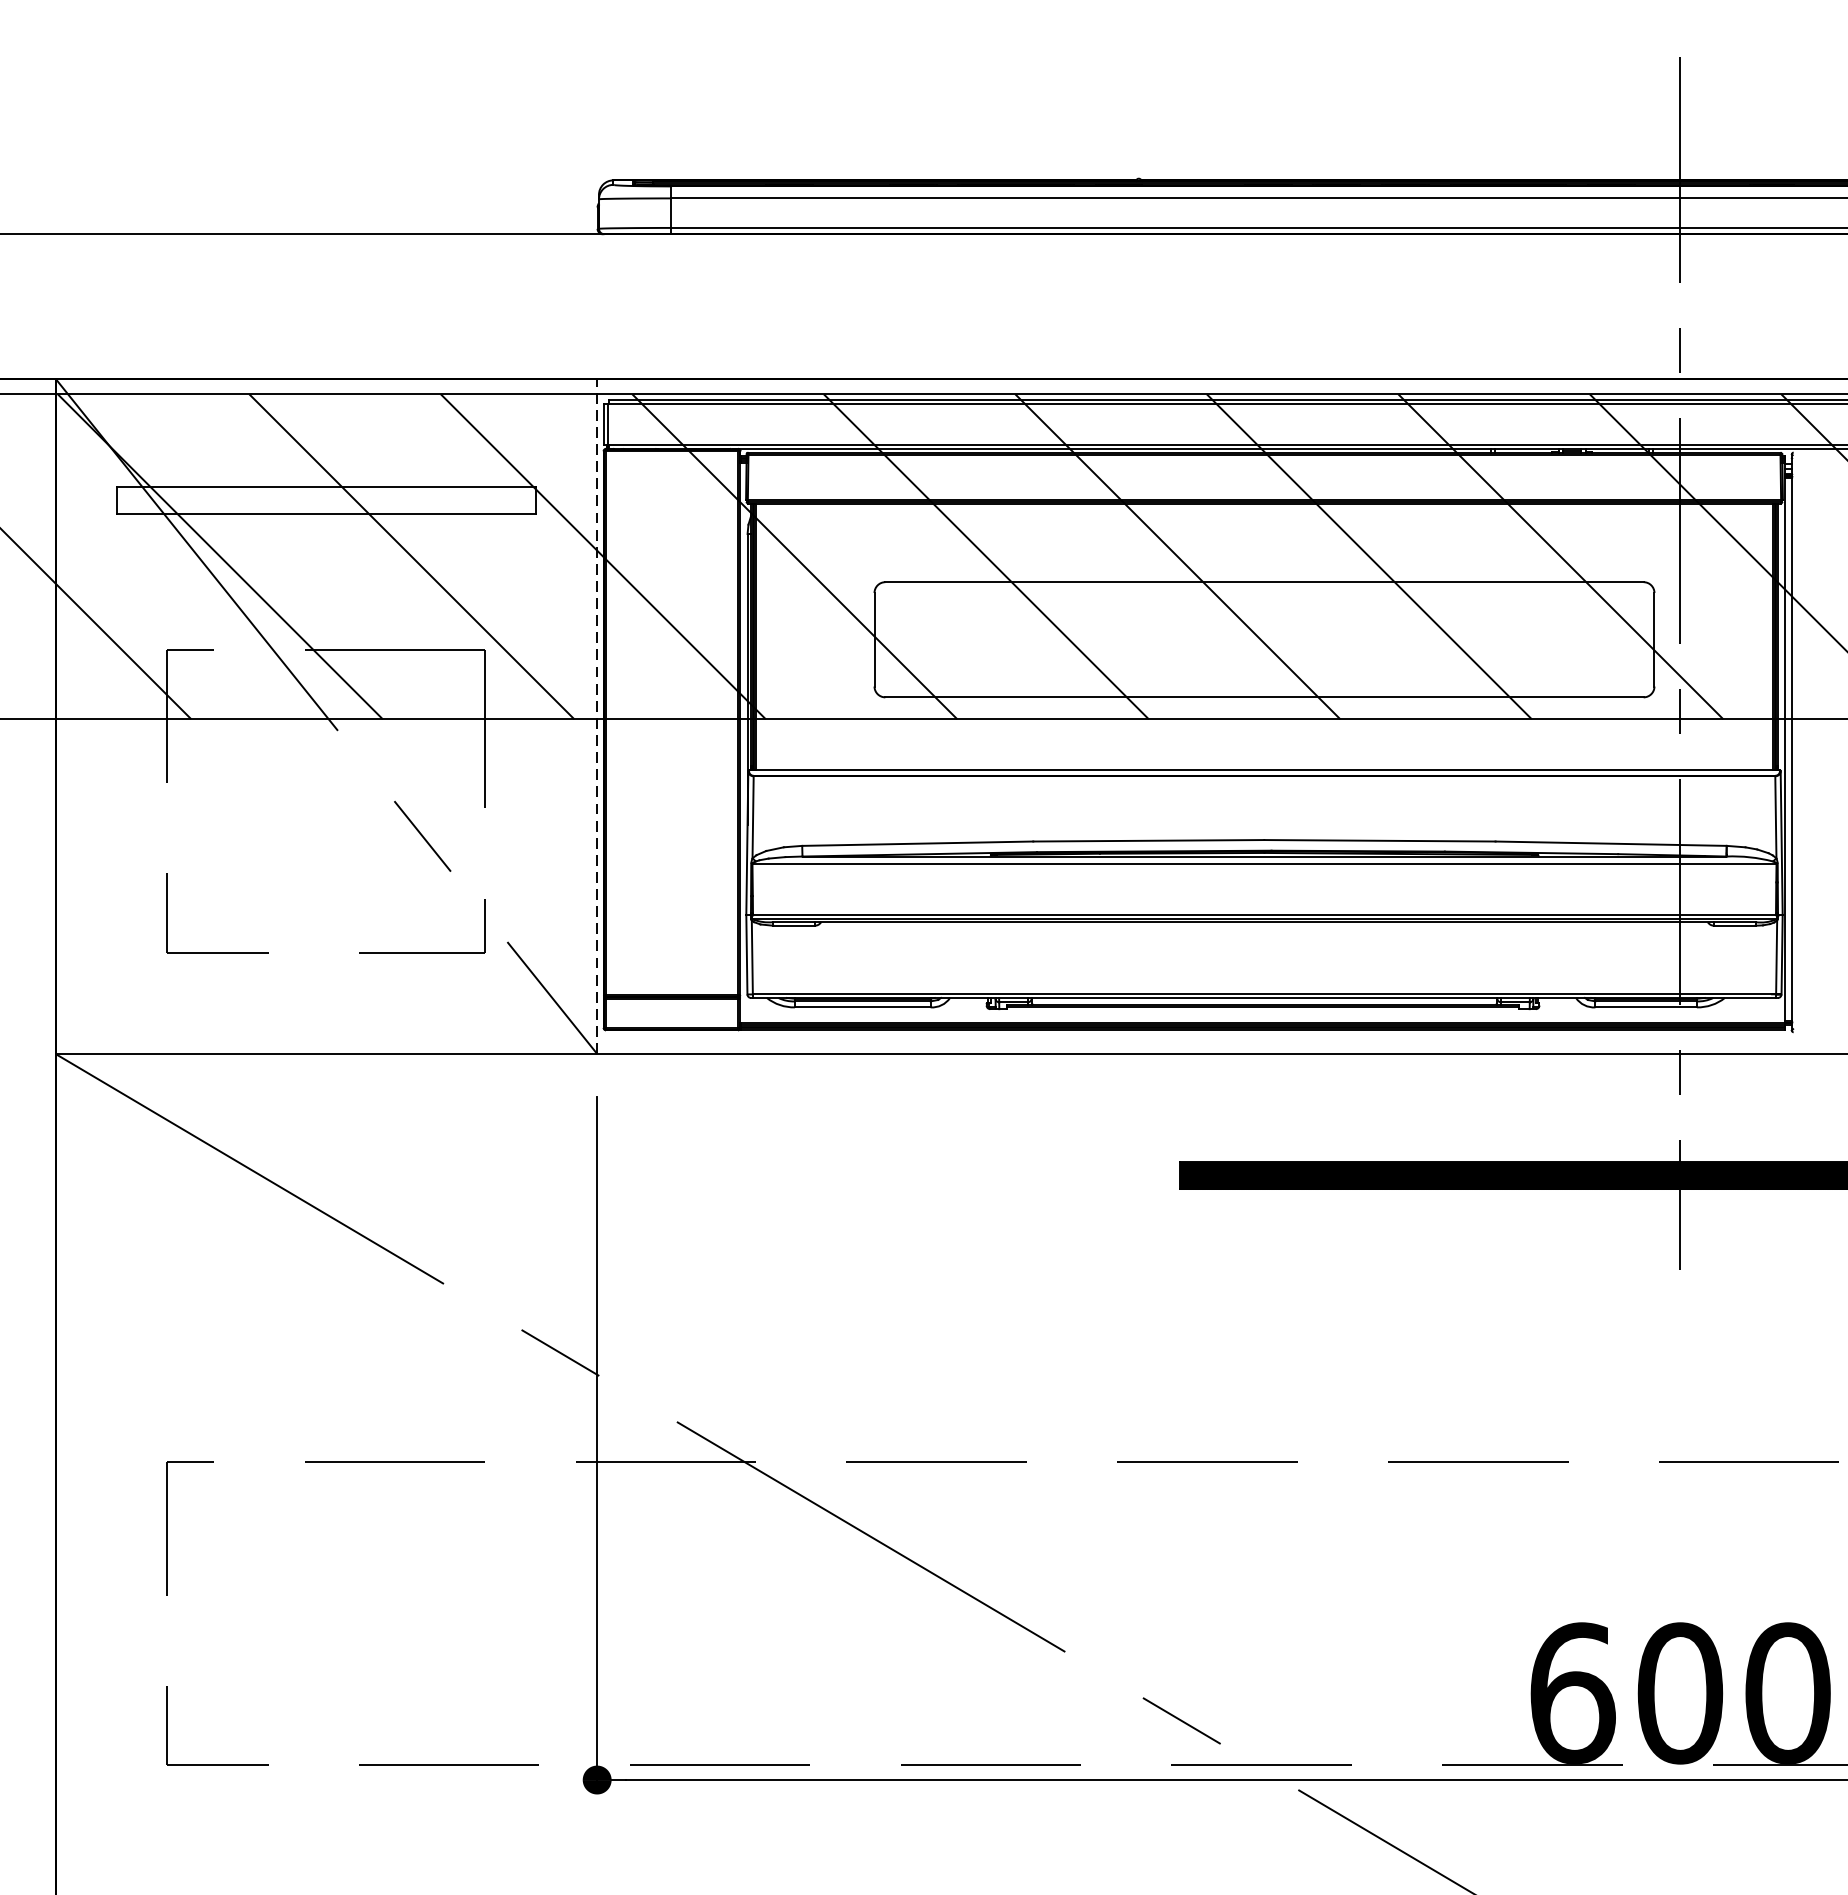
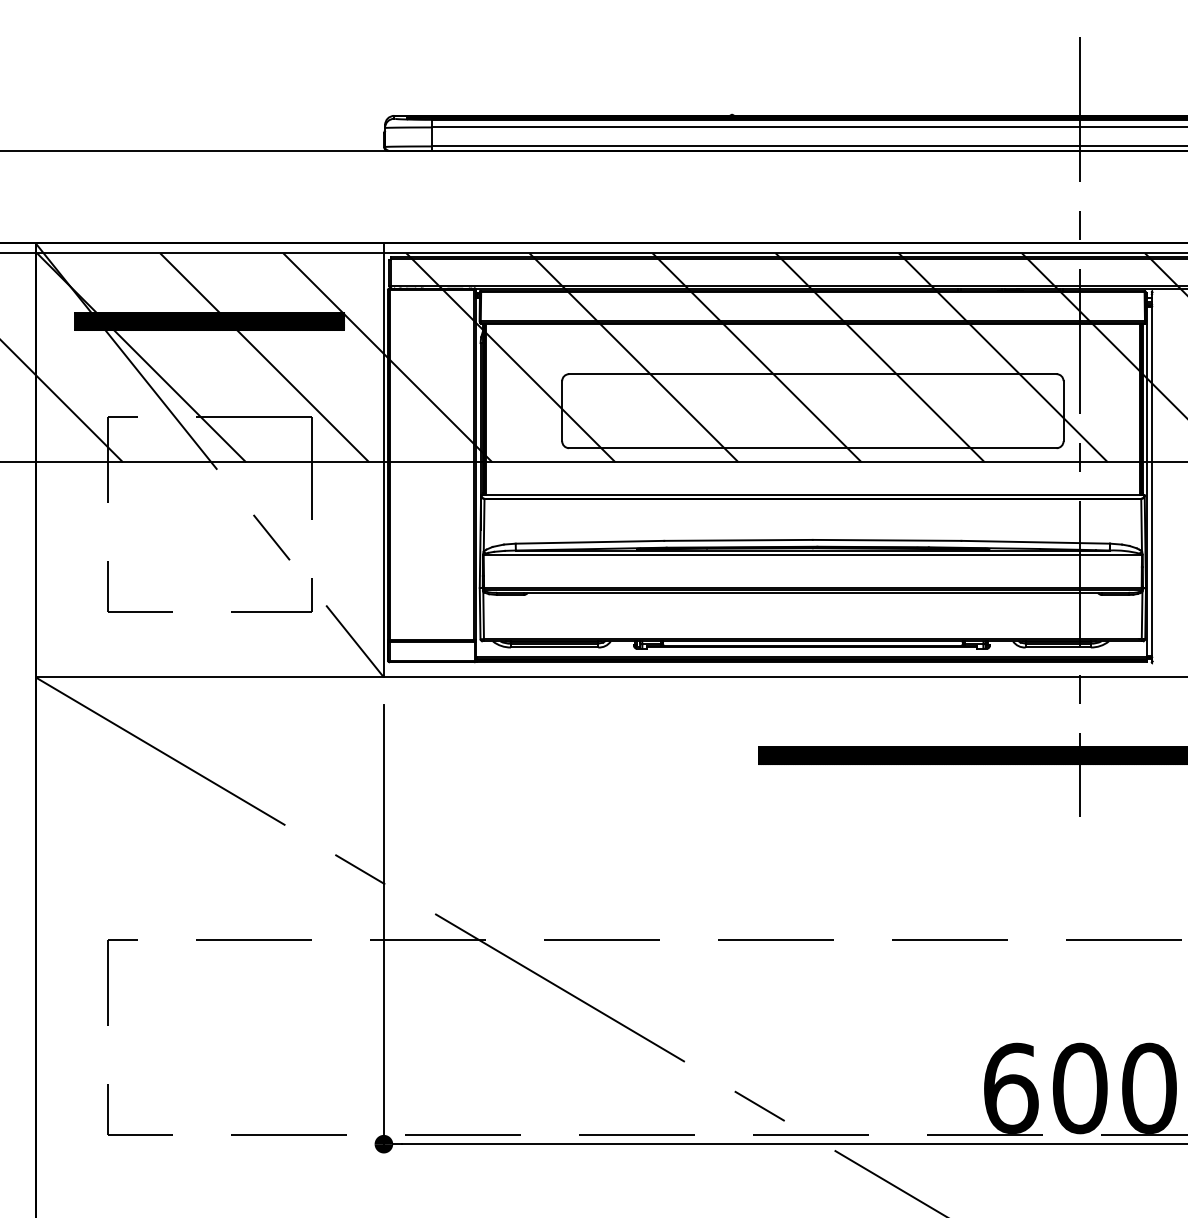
hatch: (325, 500) -> (209, 321), added
line: (596, 714) -> (383, 459), dashed -> solid

